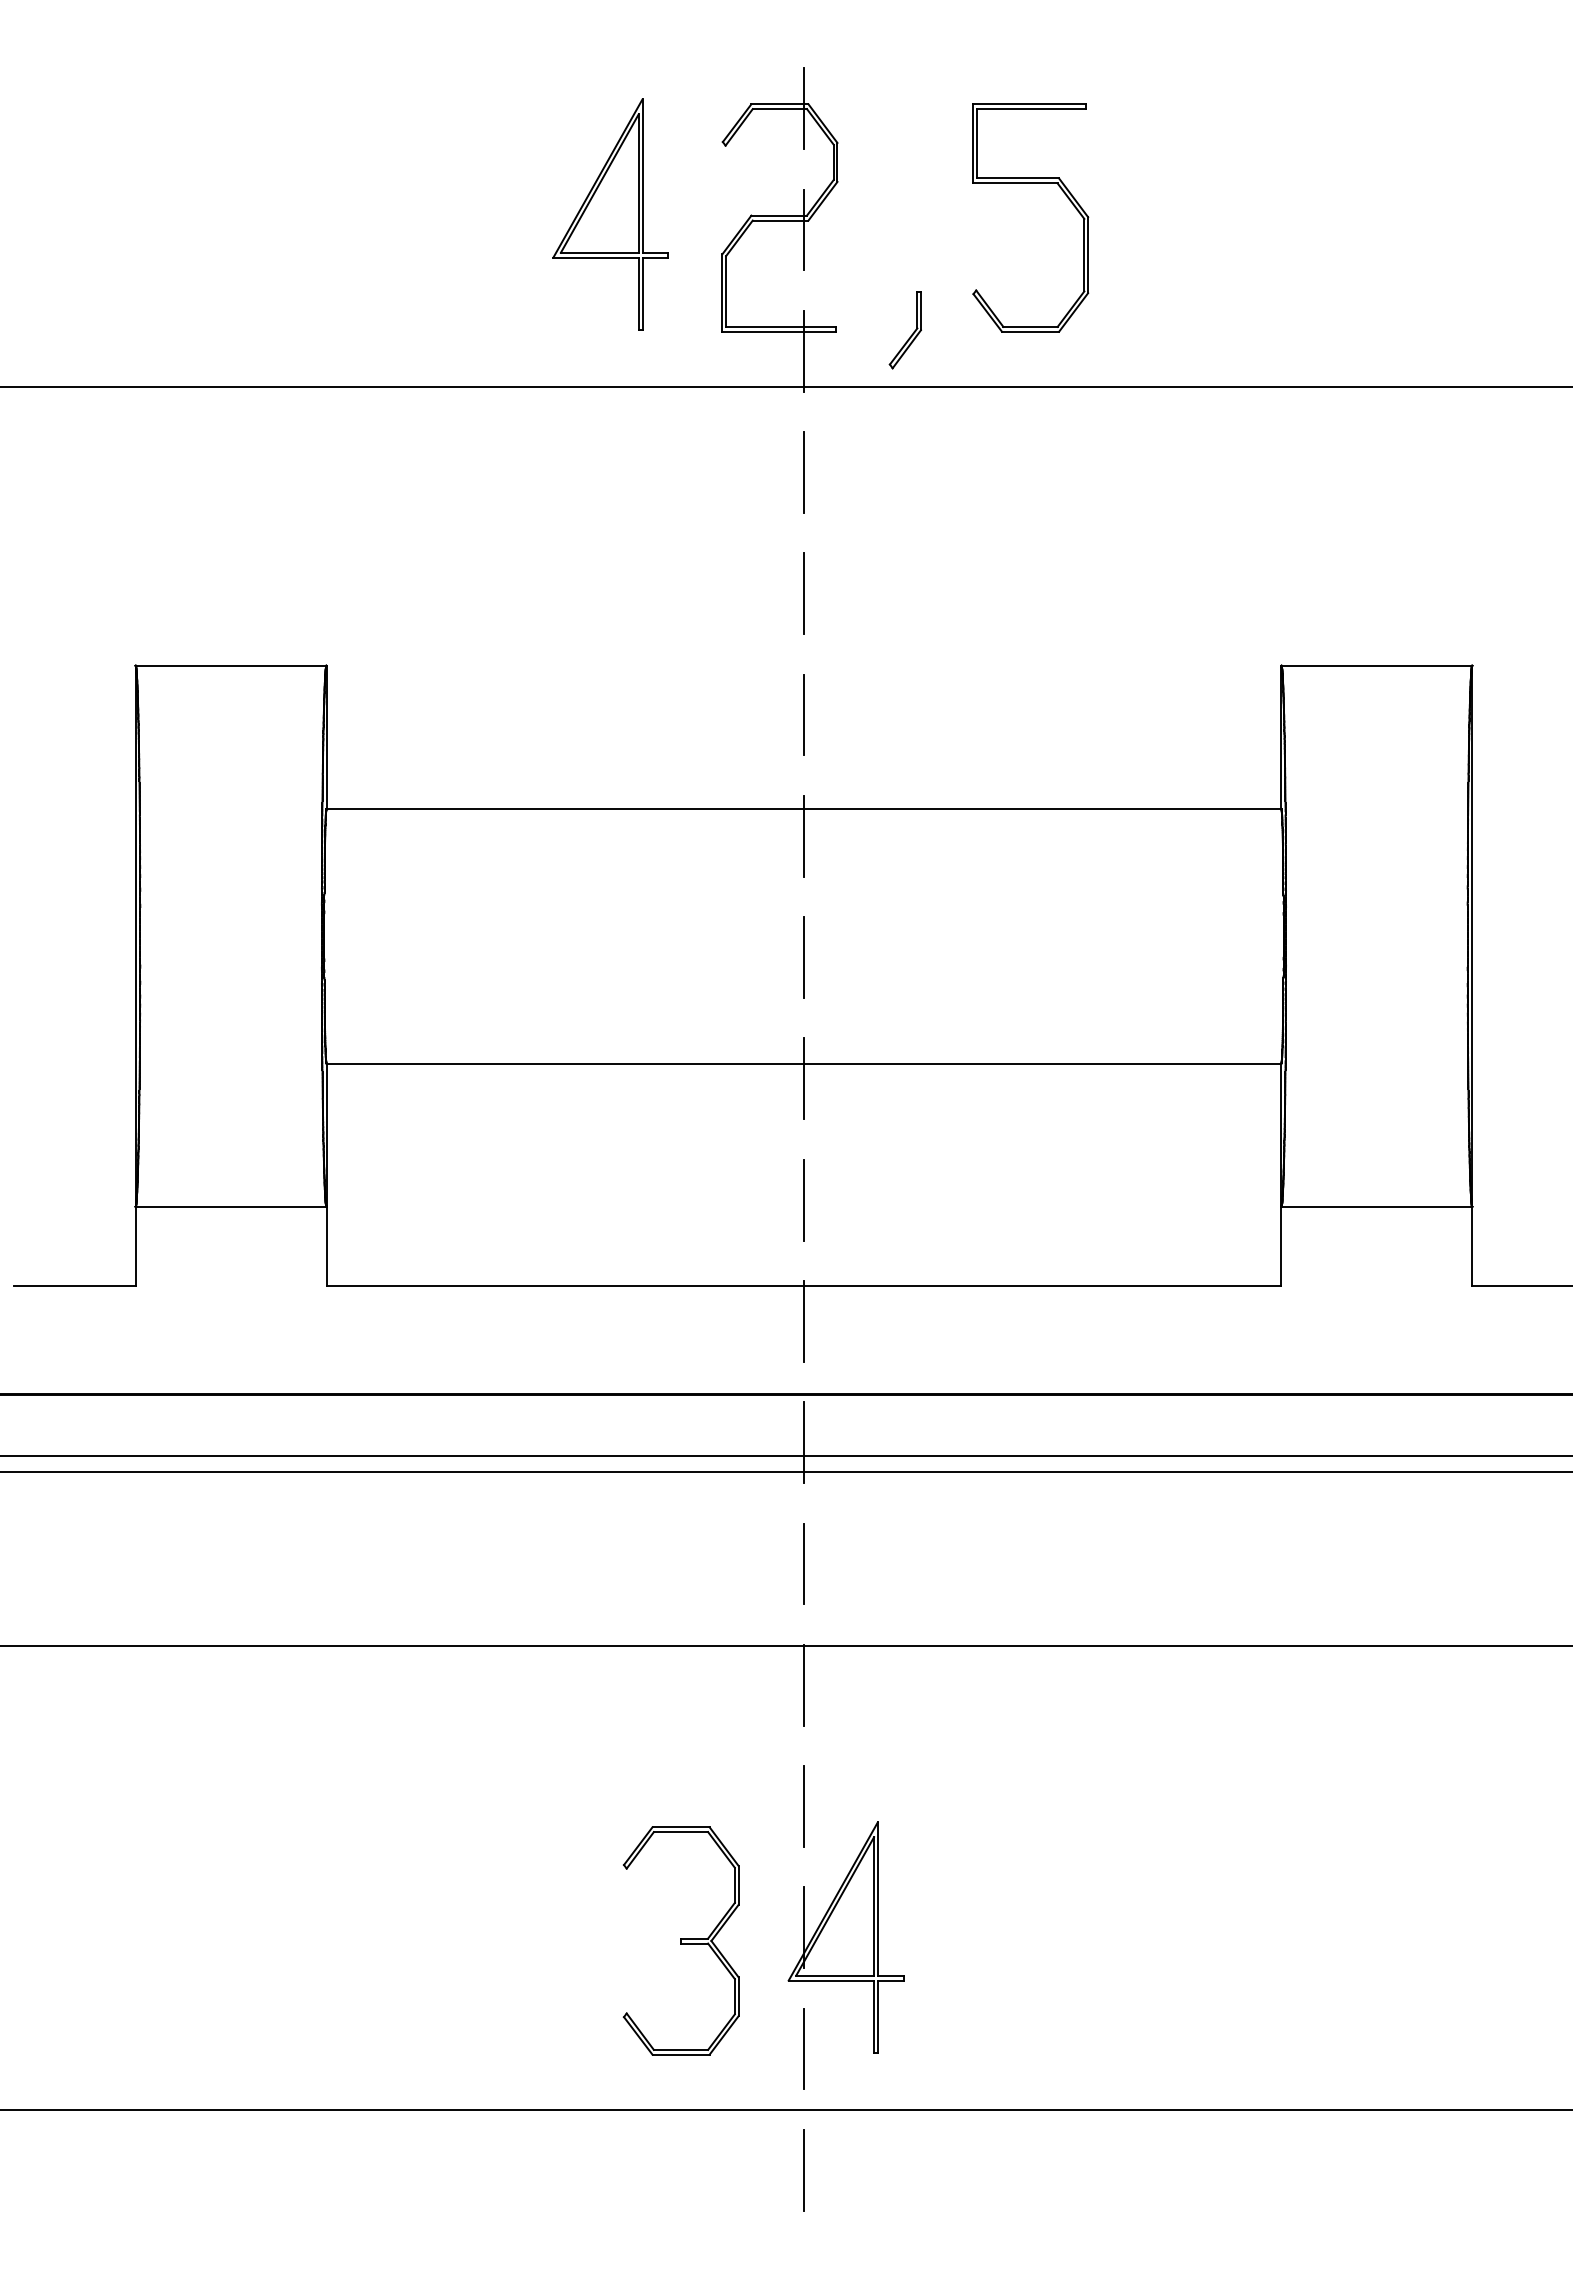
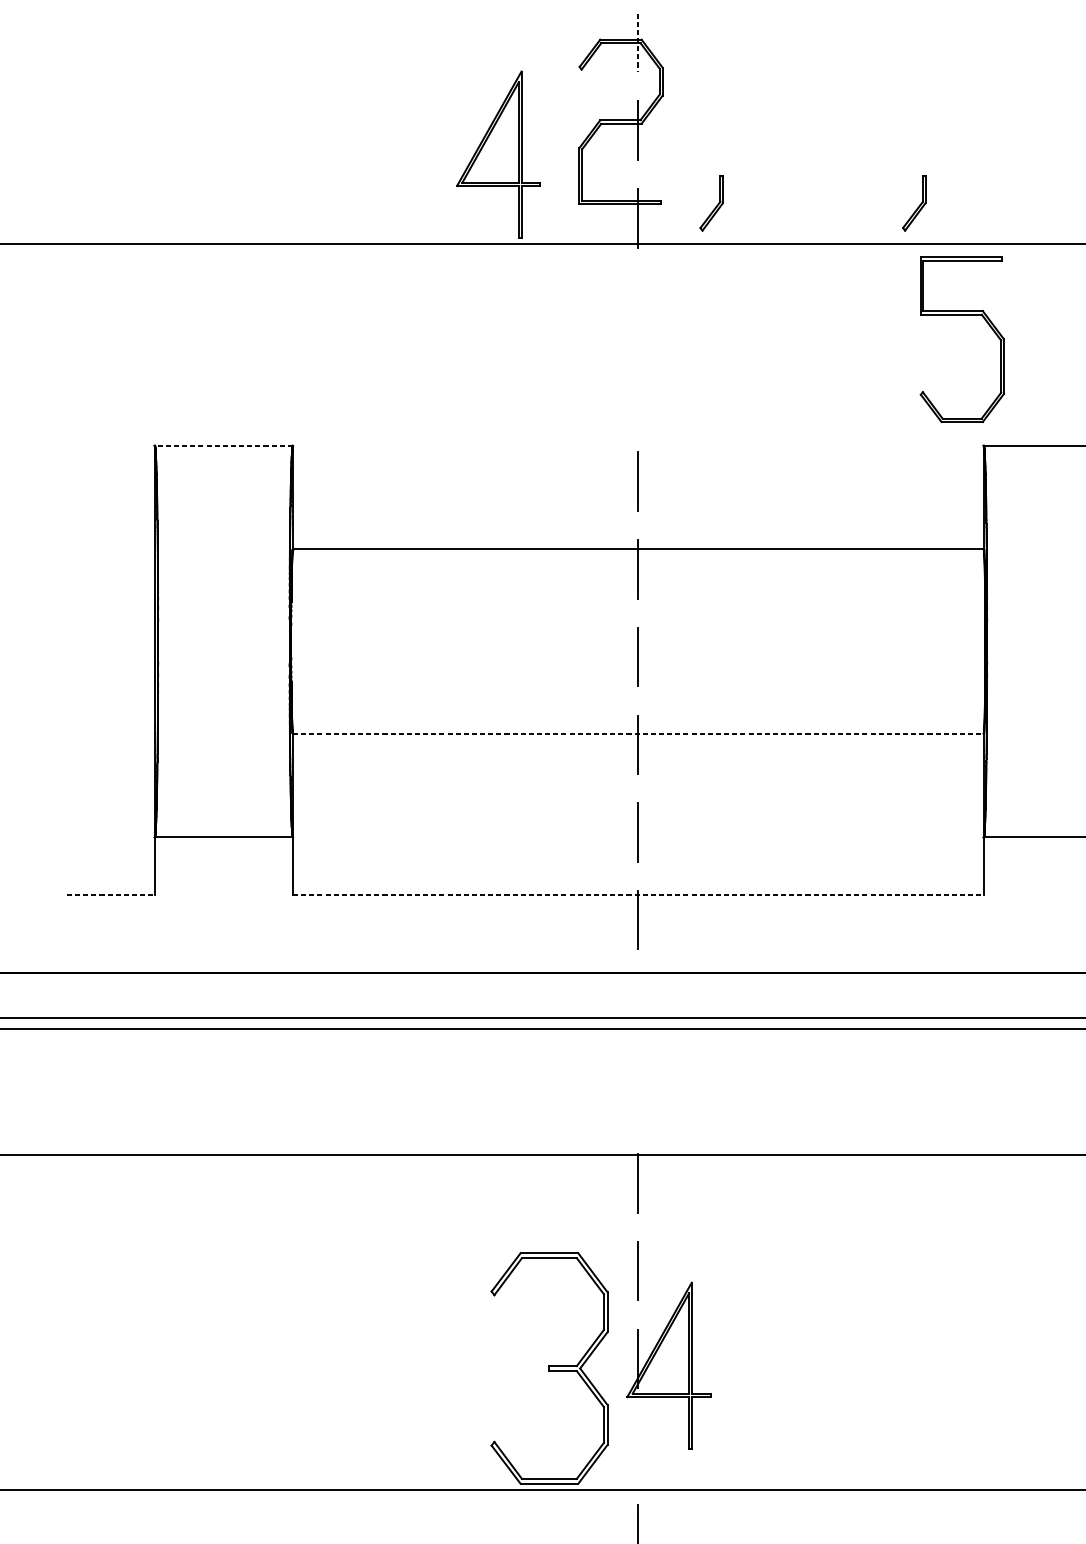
line: (803, 109) -> (638, 43), solid -> dashed
part: (1030, 183) -> (962, 314), moved
part: (610, 214) -> (498, 154), moved
part: (1190, 335) -> (918, 206), added
line: (803, 472) -> (638, 306), removed
line: (803, 593) -> (638, 393), removed
line: (230, 665) -> (223, 445), solid -> dashed
line: (804, 1063) -> (638, 733), solid -> dashed
line: (74, 1286) -> (110, 894), solid -> dashed
line: (804, 1286) -> (638, 894), solid -> dashed
line: (803, 1442) -> (638, 1007), removed
line: (803, 1563) -> (638, 1095), removed
part: (680, 1940) -> (549, 1368), size x1.4
line: (803, 2048) -> (638, 1446), removed

